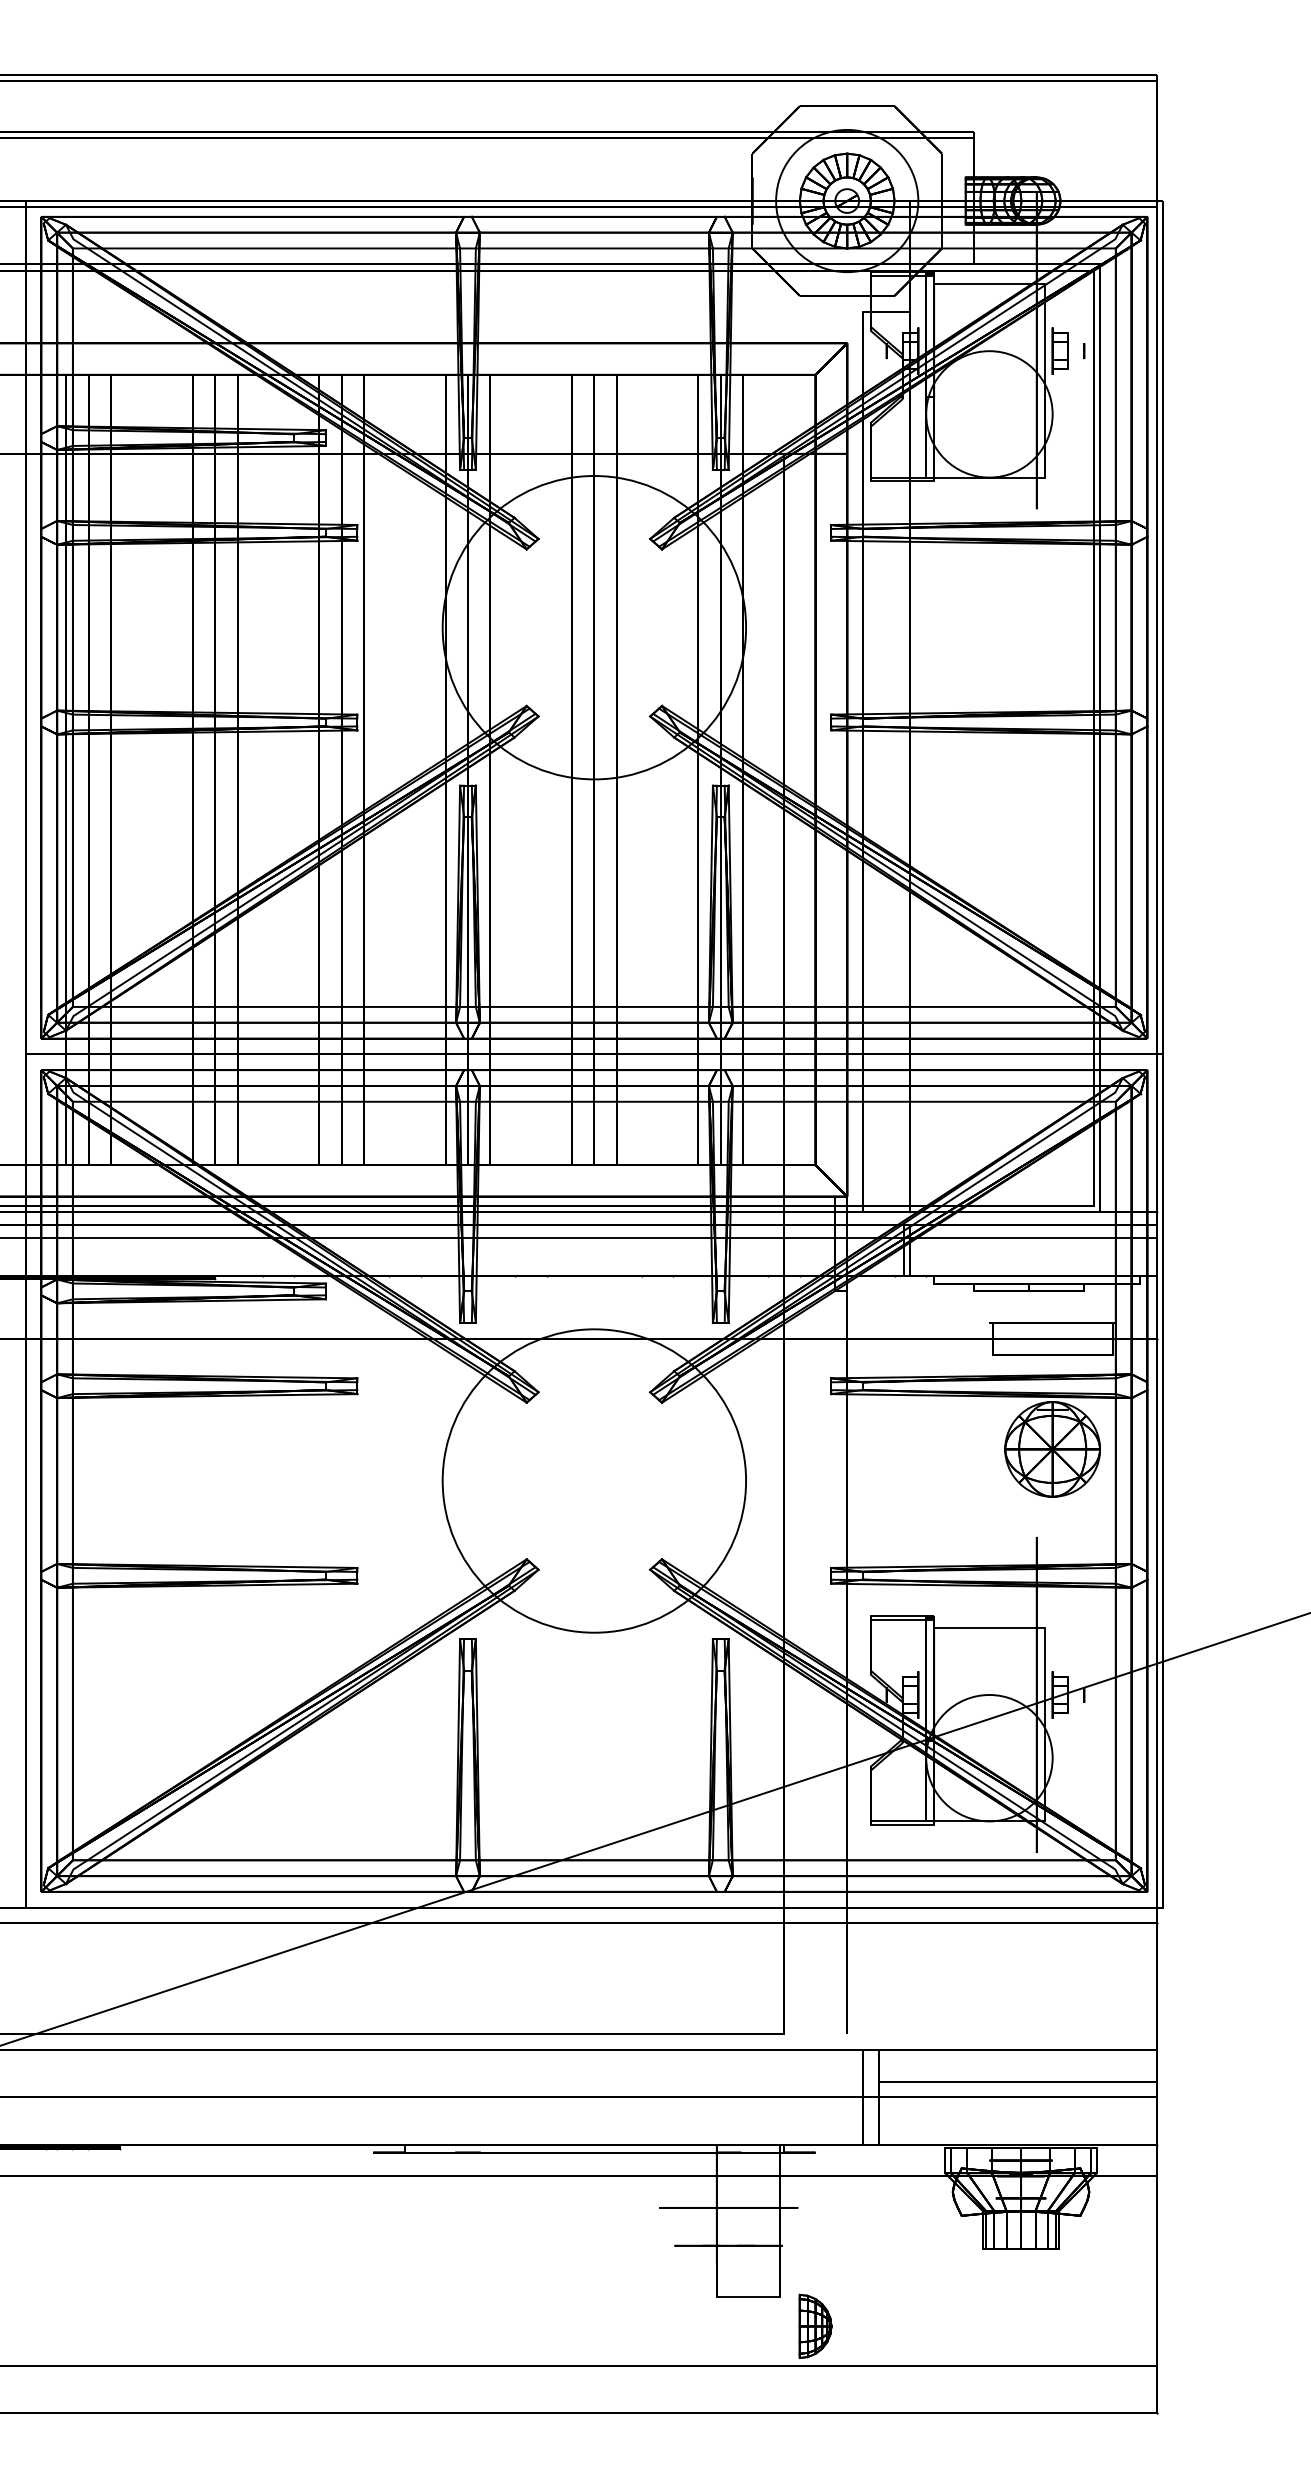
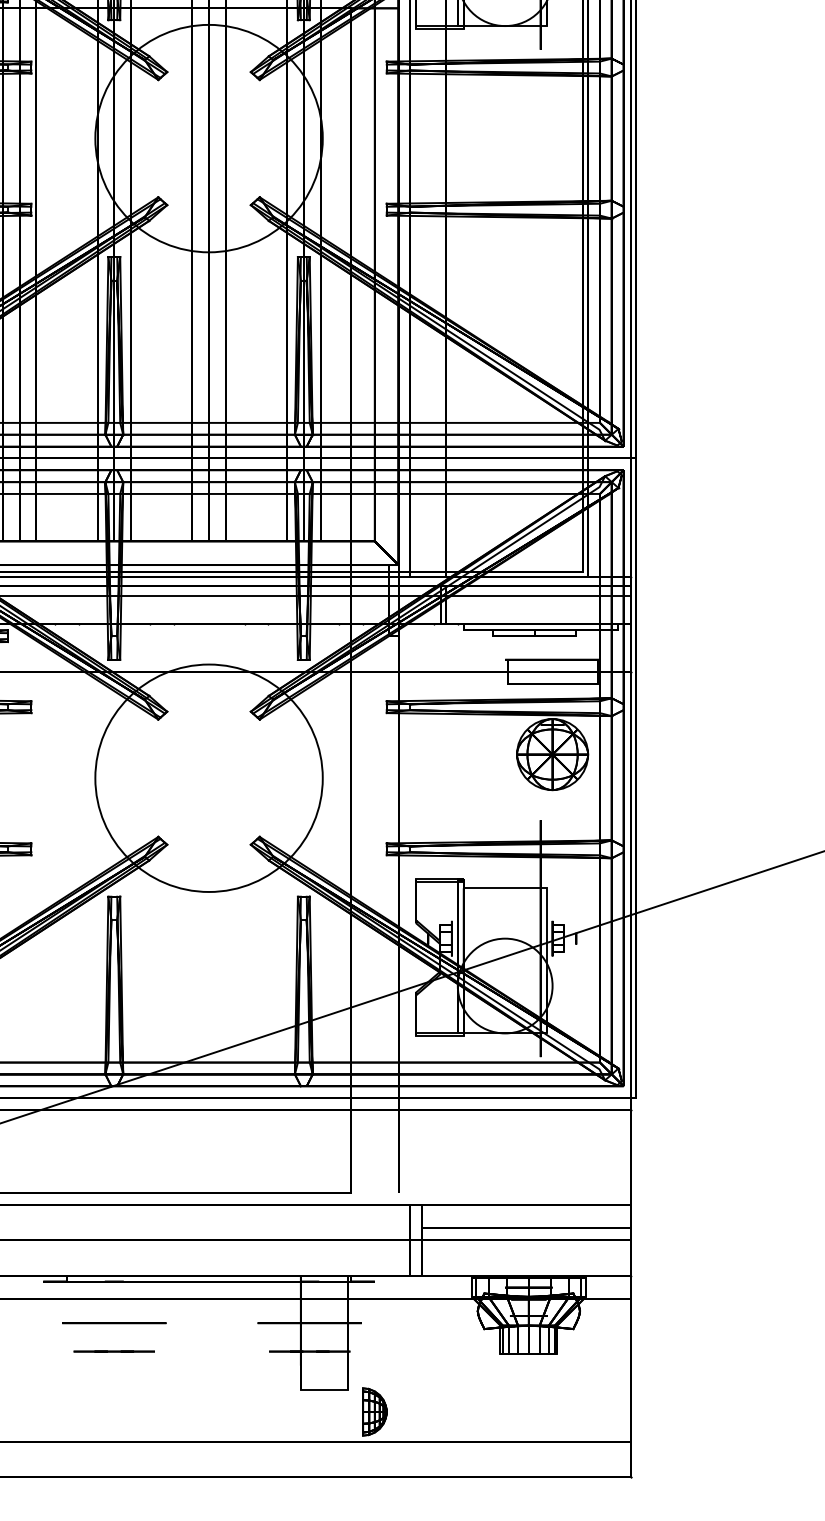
circle: (467, 2207) -> (113, 1322), added
line: (467, 2245) -> (113, 1351), added

